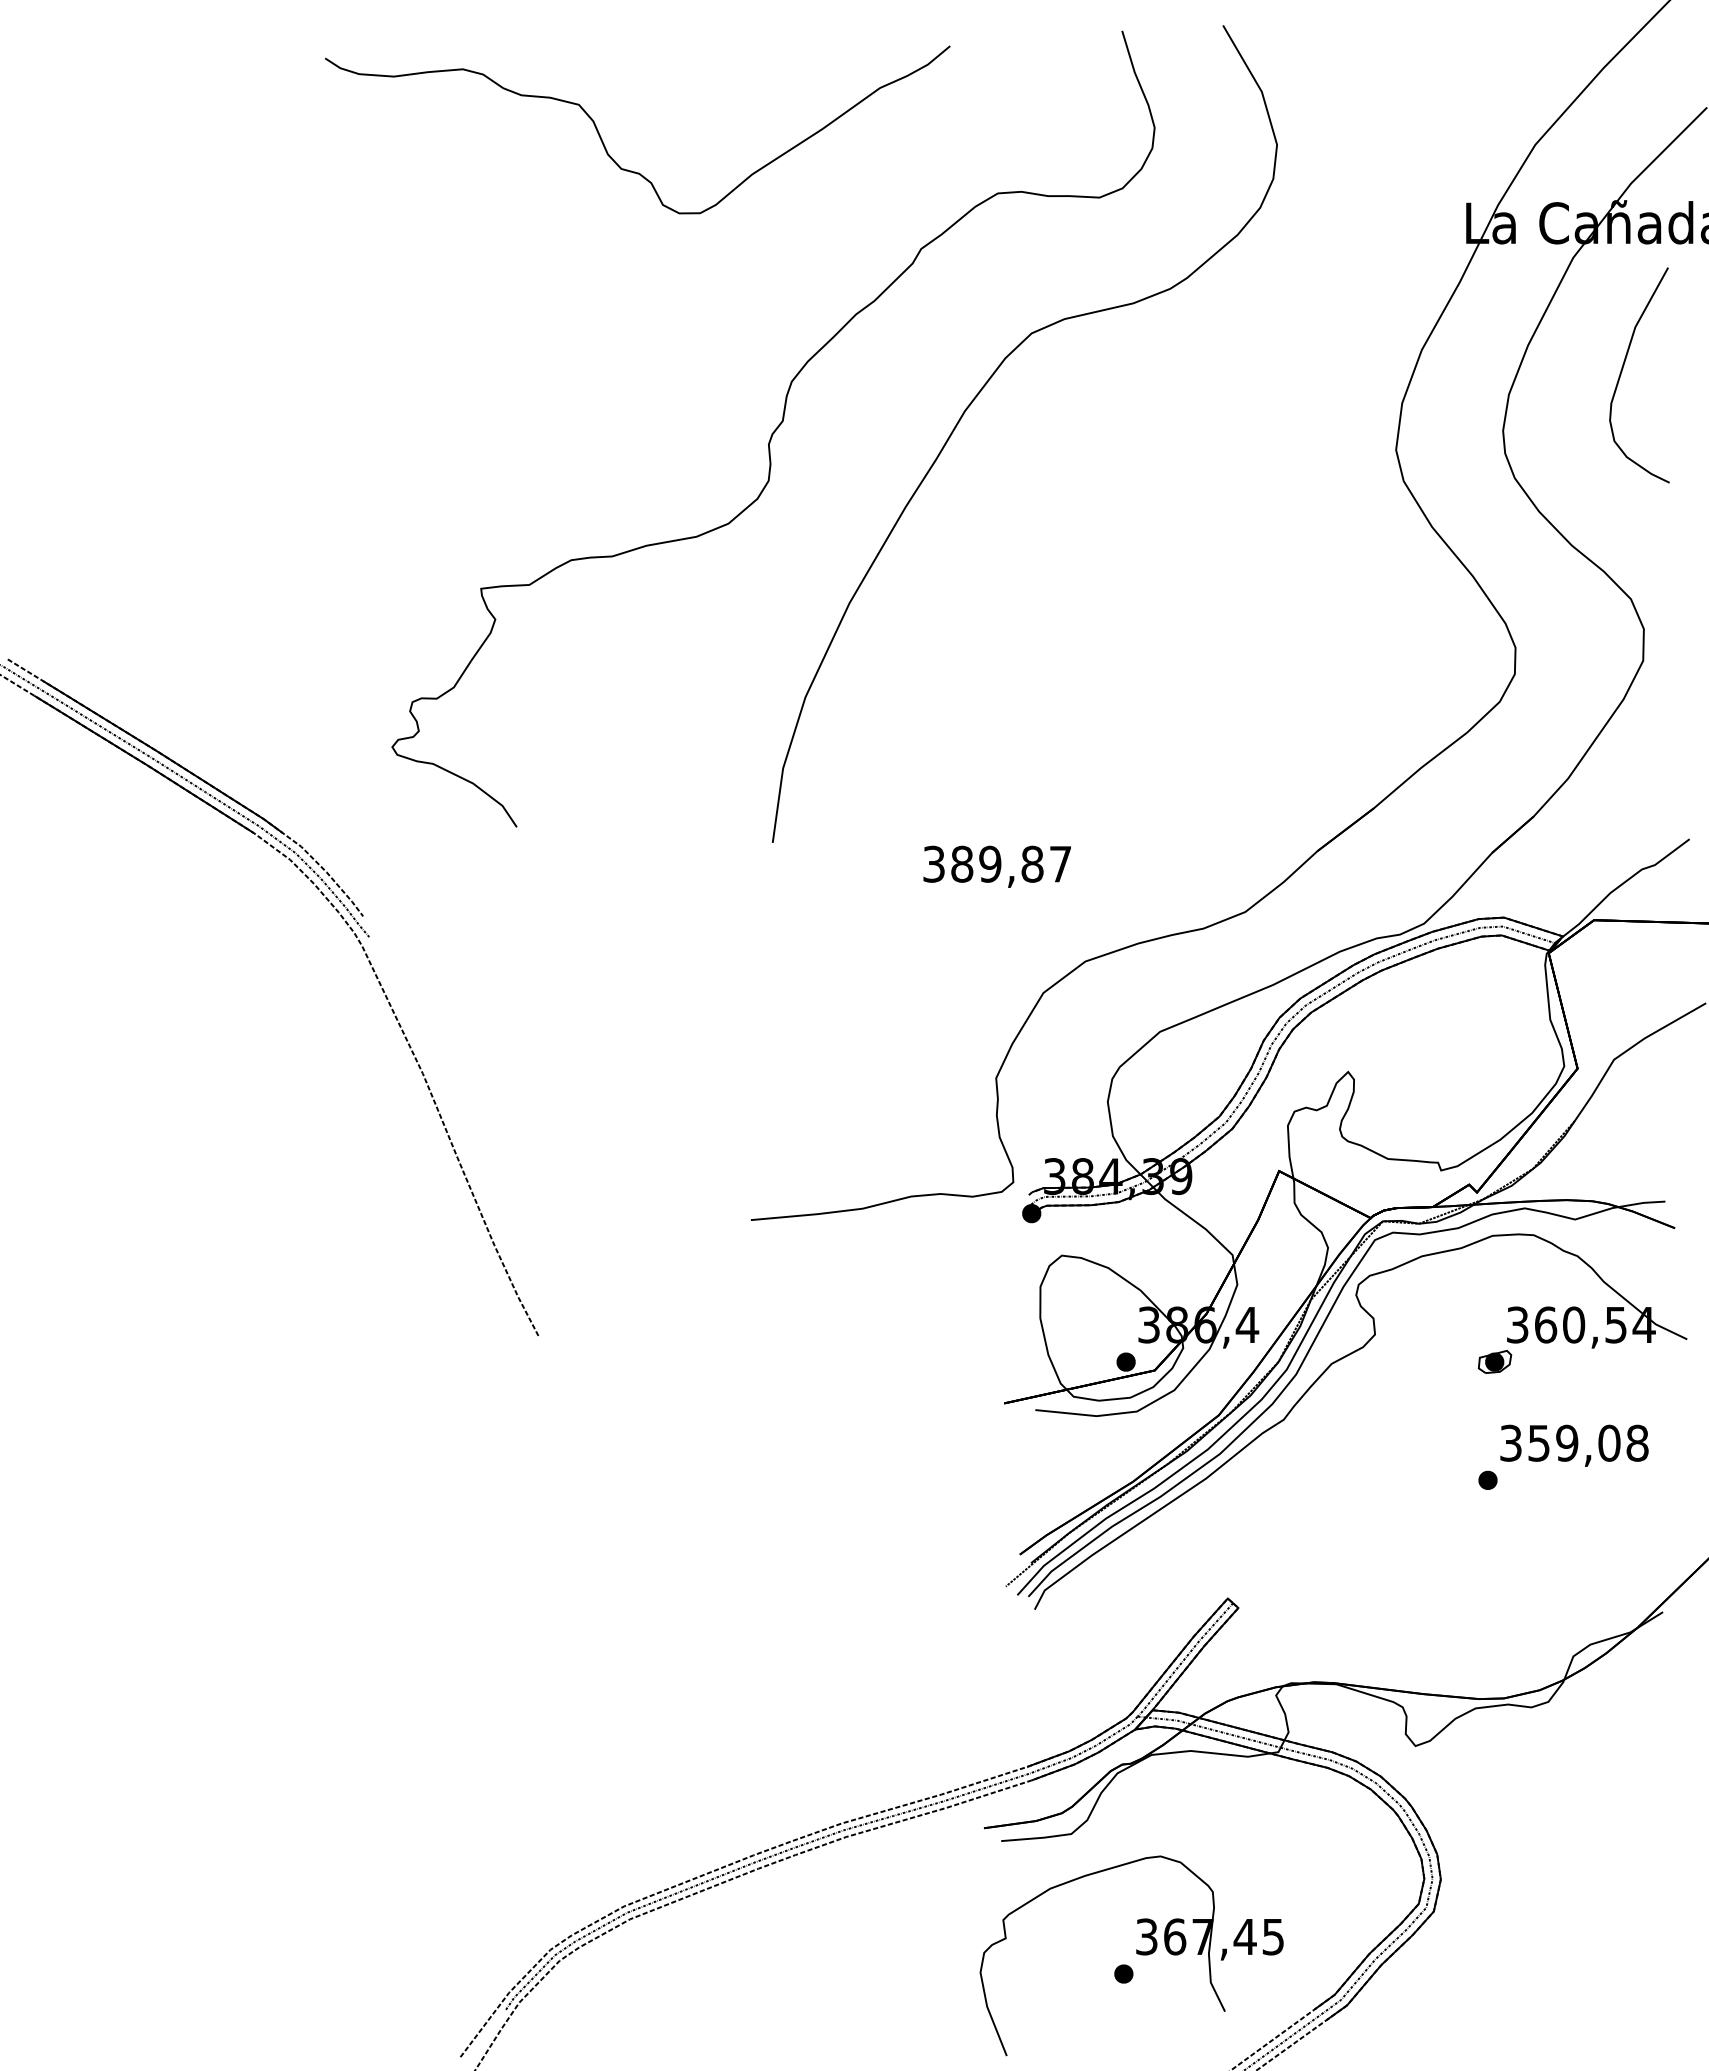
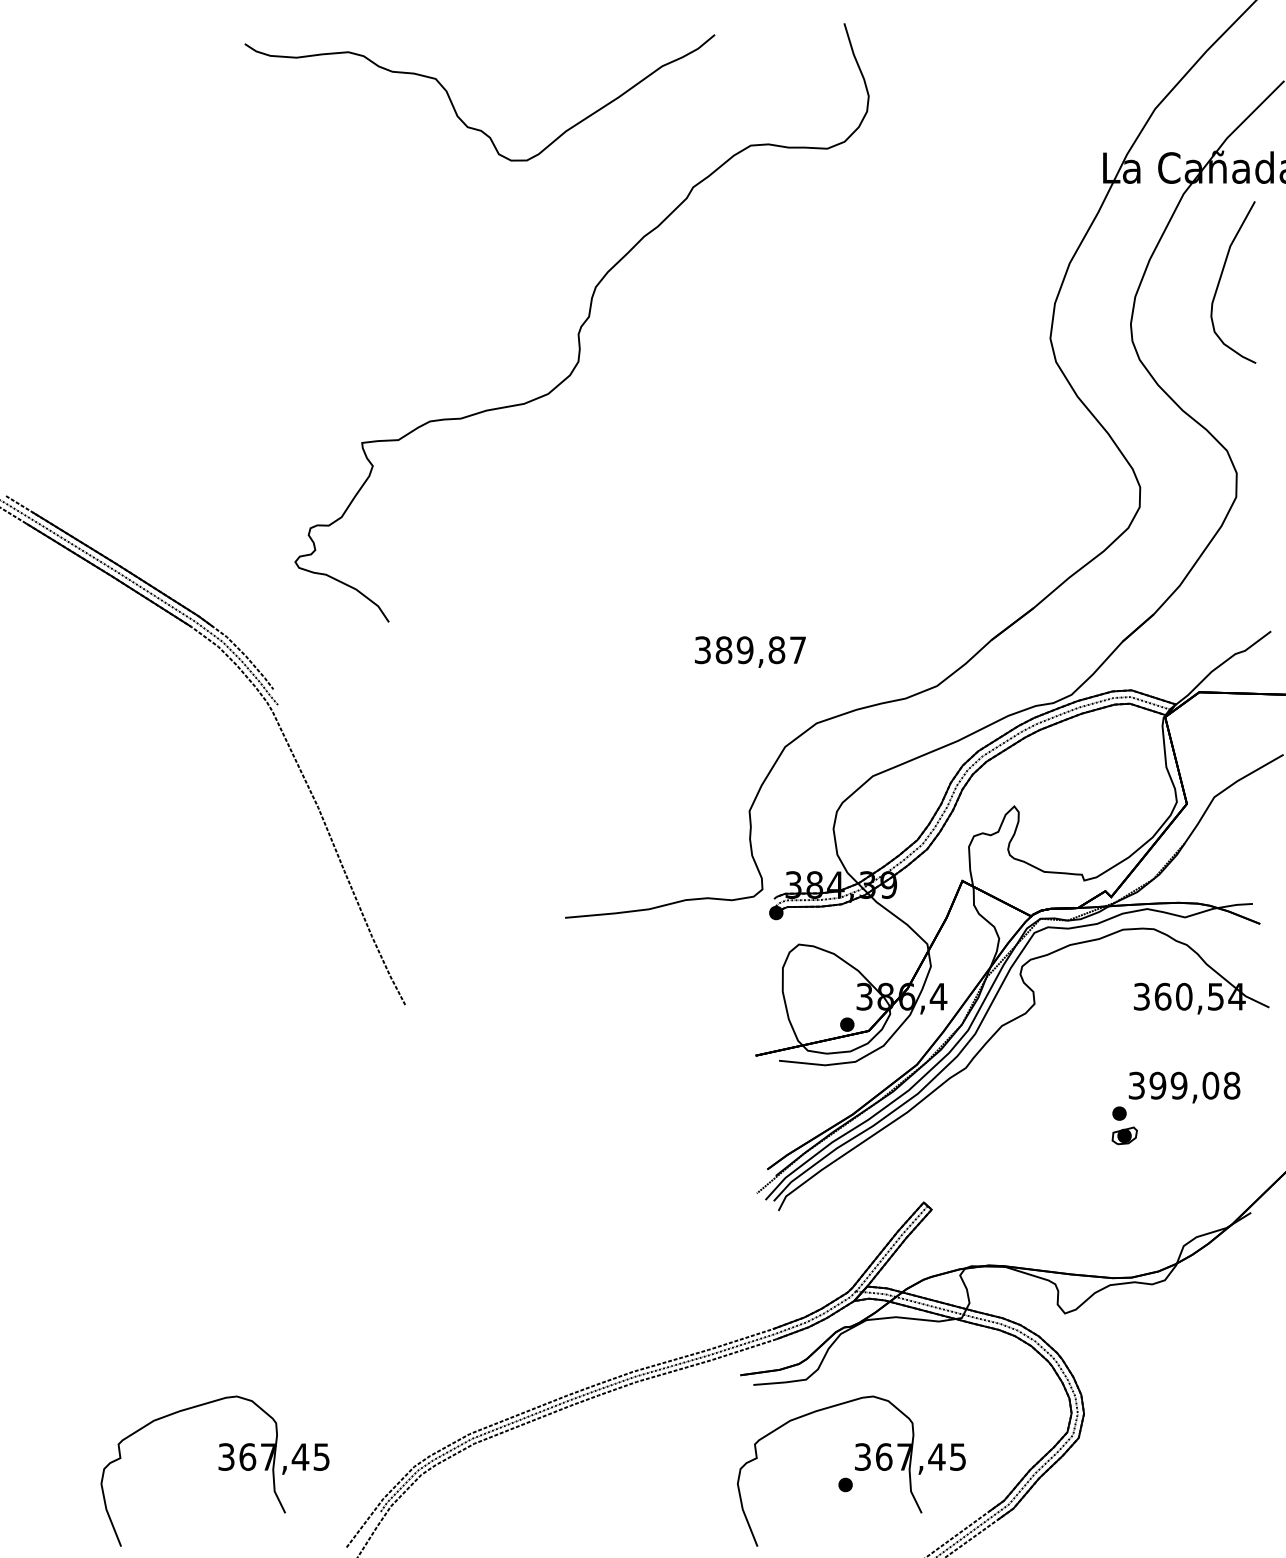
curve: (975, 399) -> (734, 300), removed
part: (1494, 1361) -> (1124, 1135), moved
text: (1539, 1442) -> (1158, 1085), 359,08 -> 399,08
part: (285, 1955) -> (214, 1471), added

